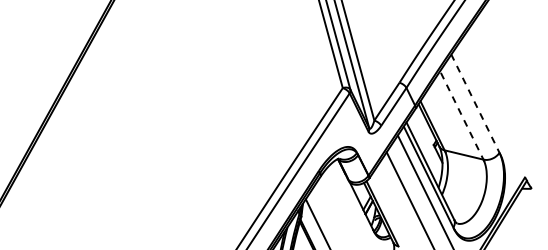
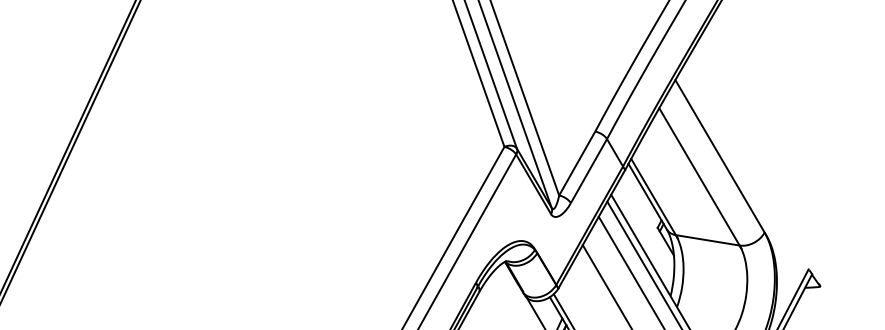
line: (475, 104) -> (720, 157), dashed -> solid
line: (462, 116) -> (700, 178), dashed -> solid

